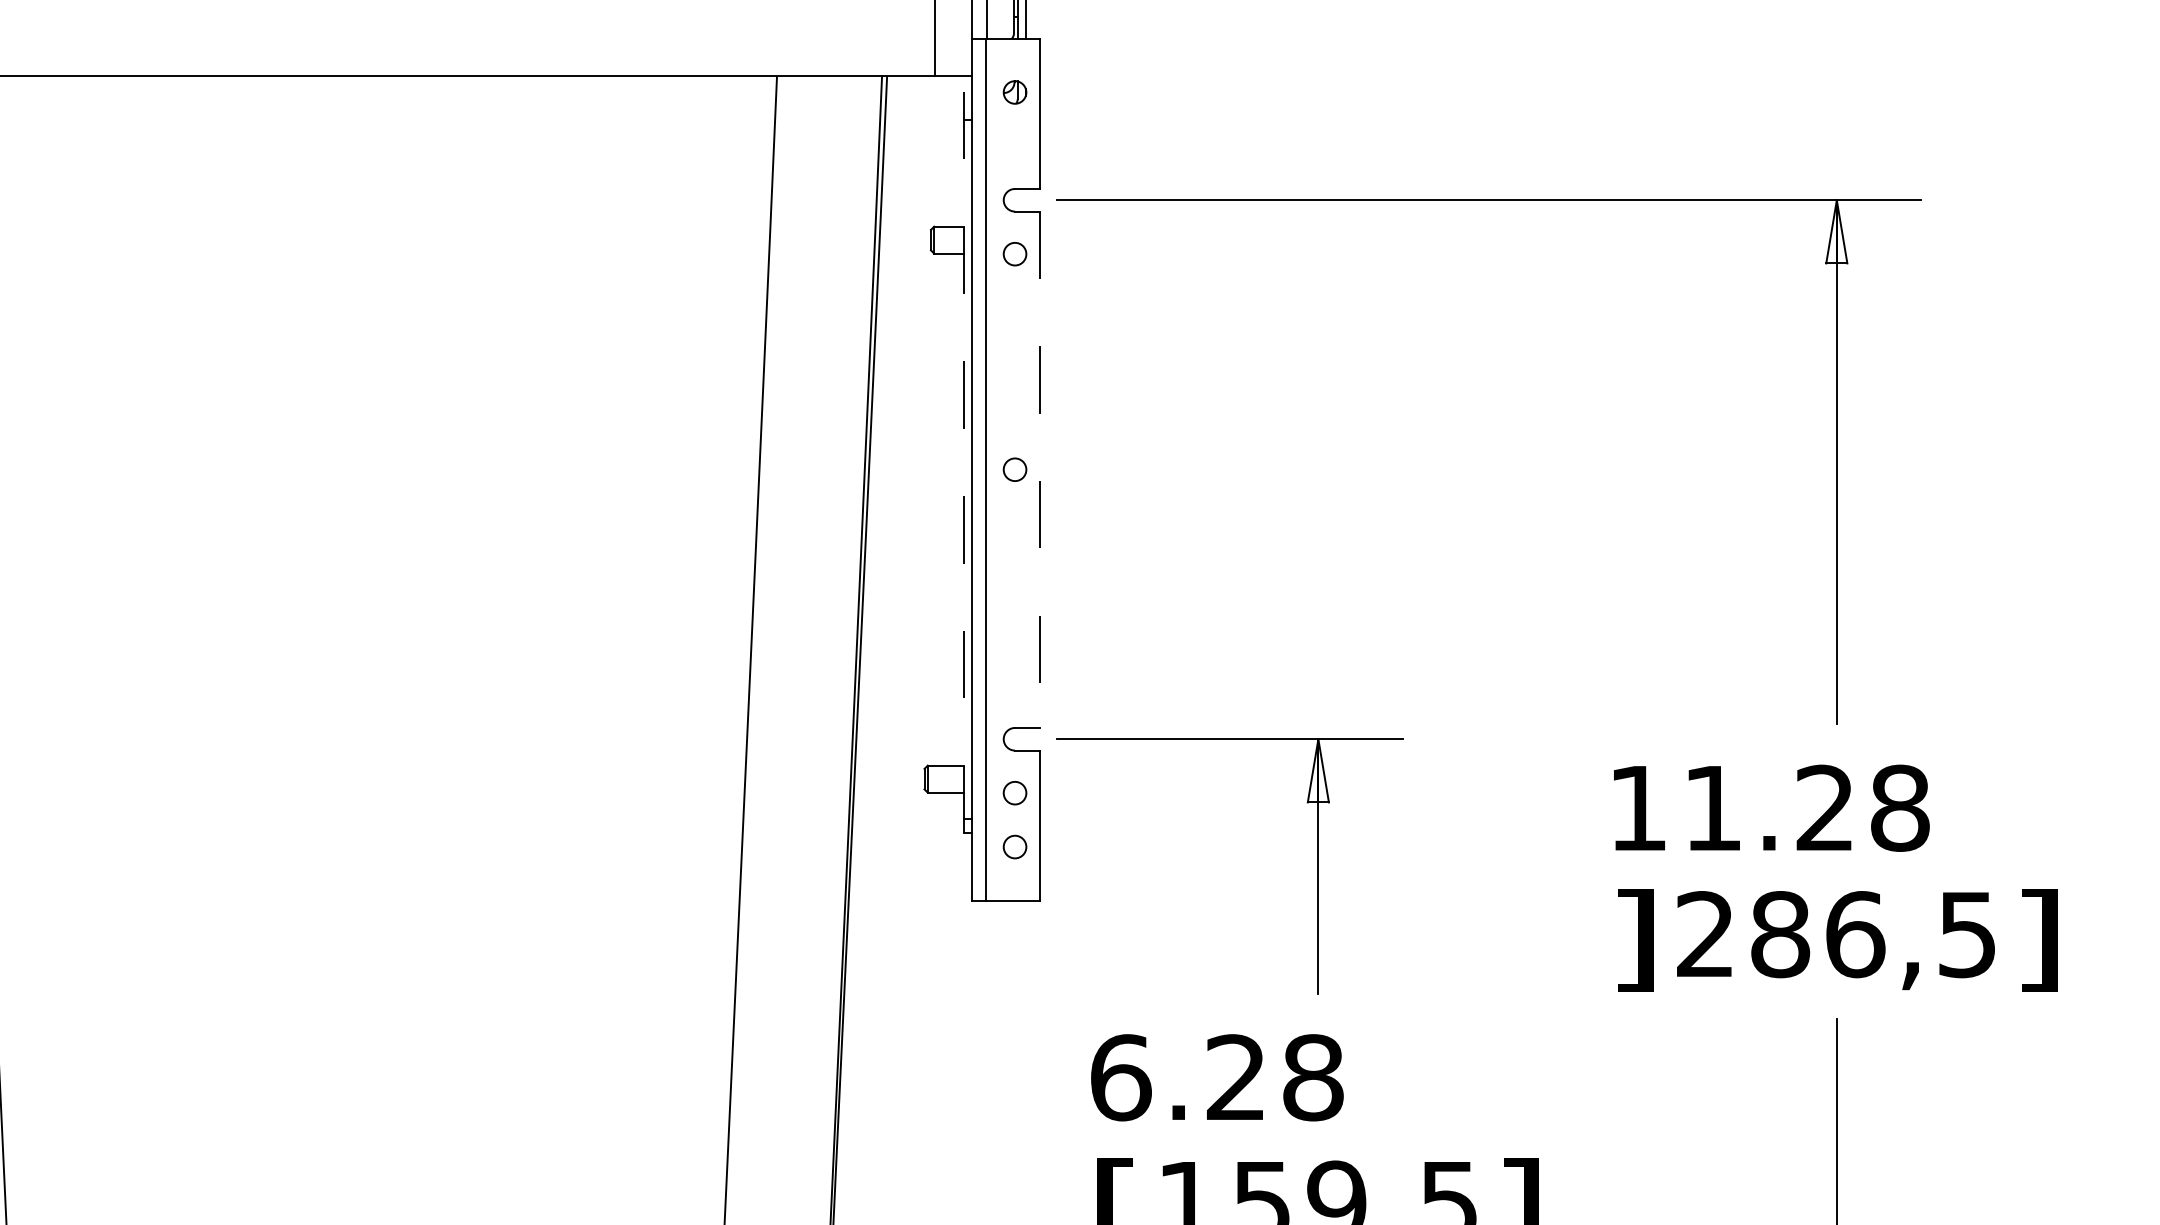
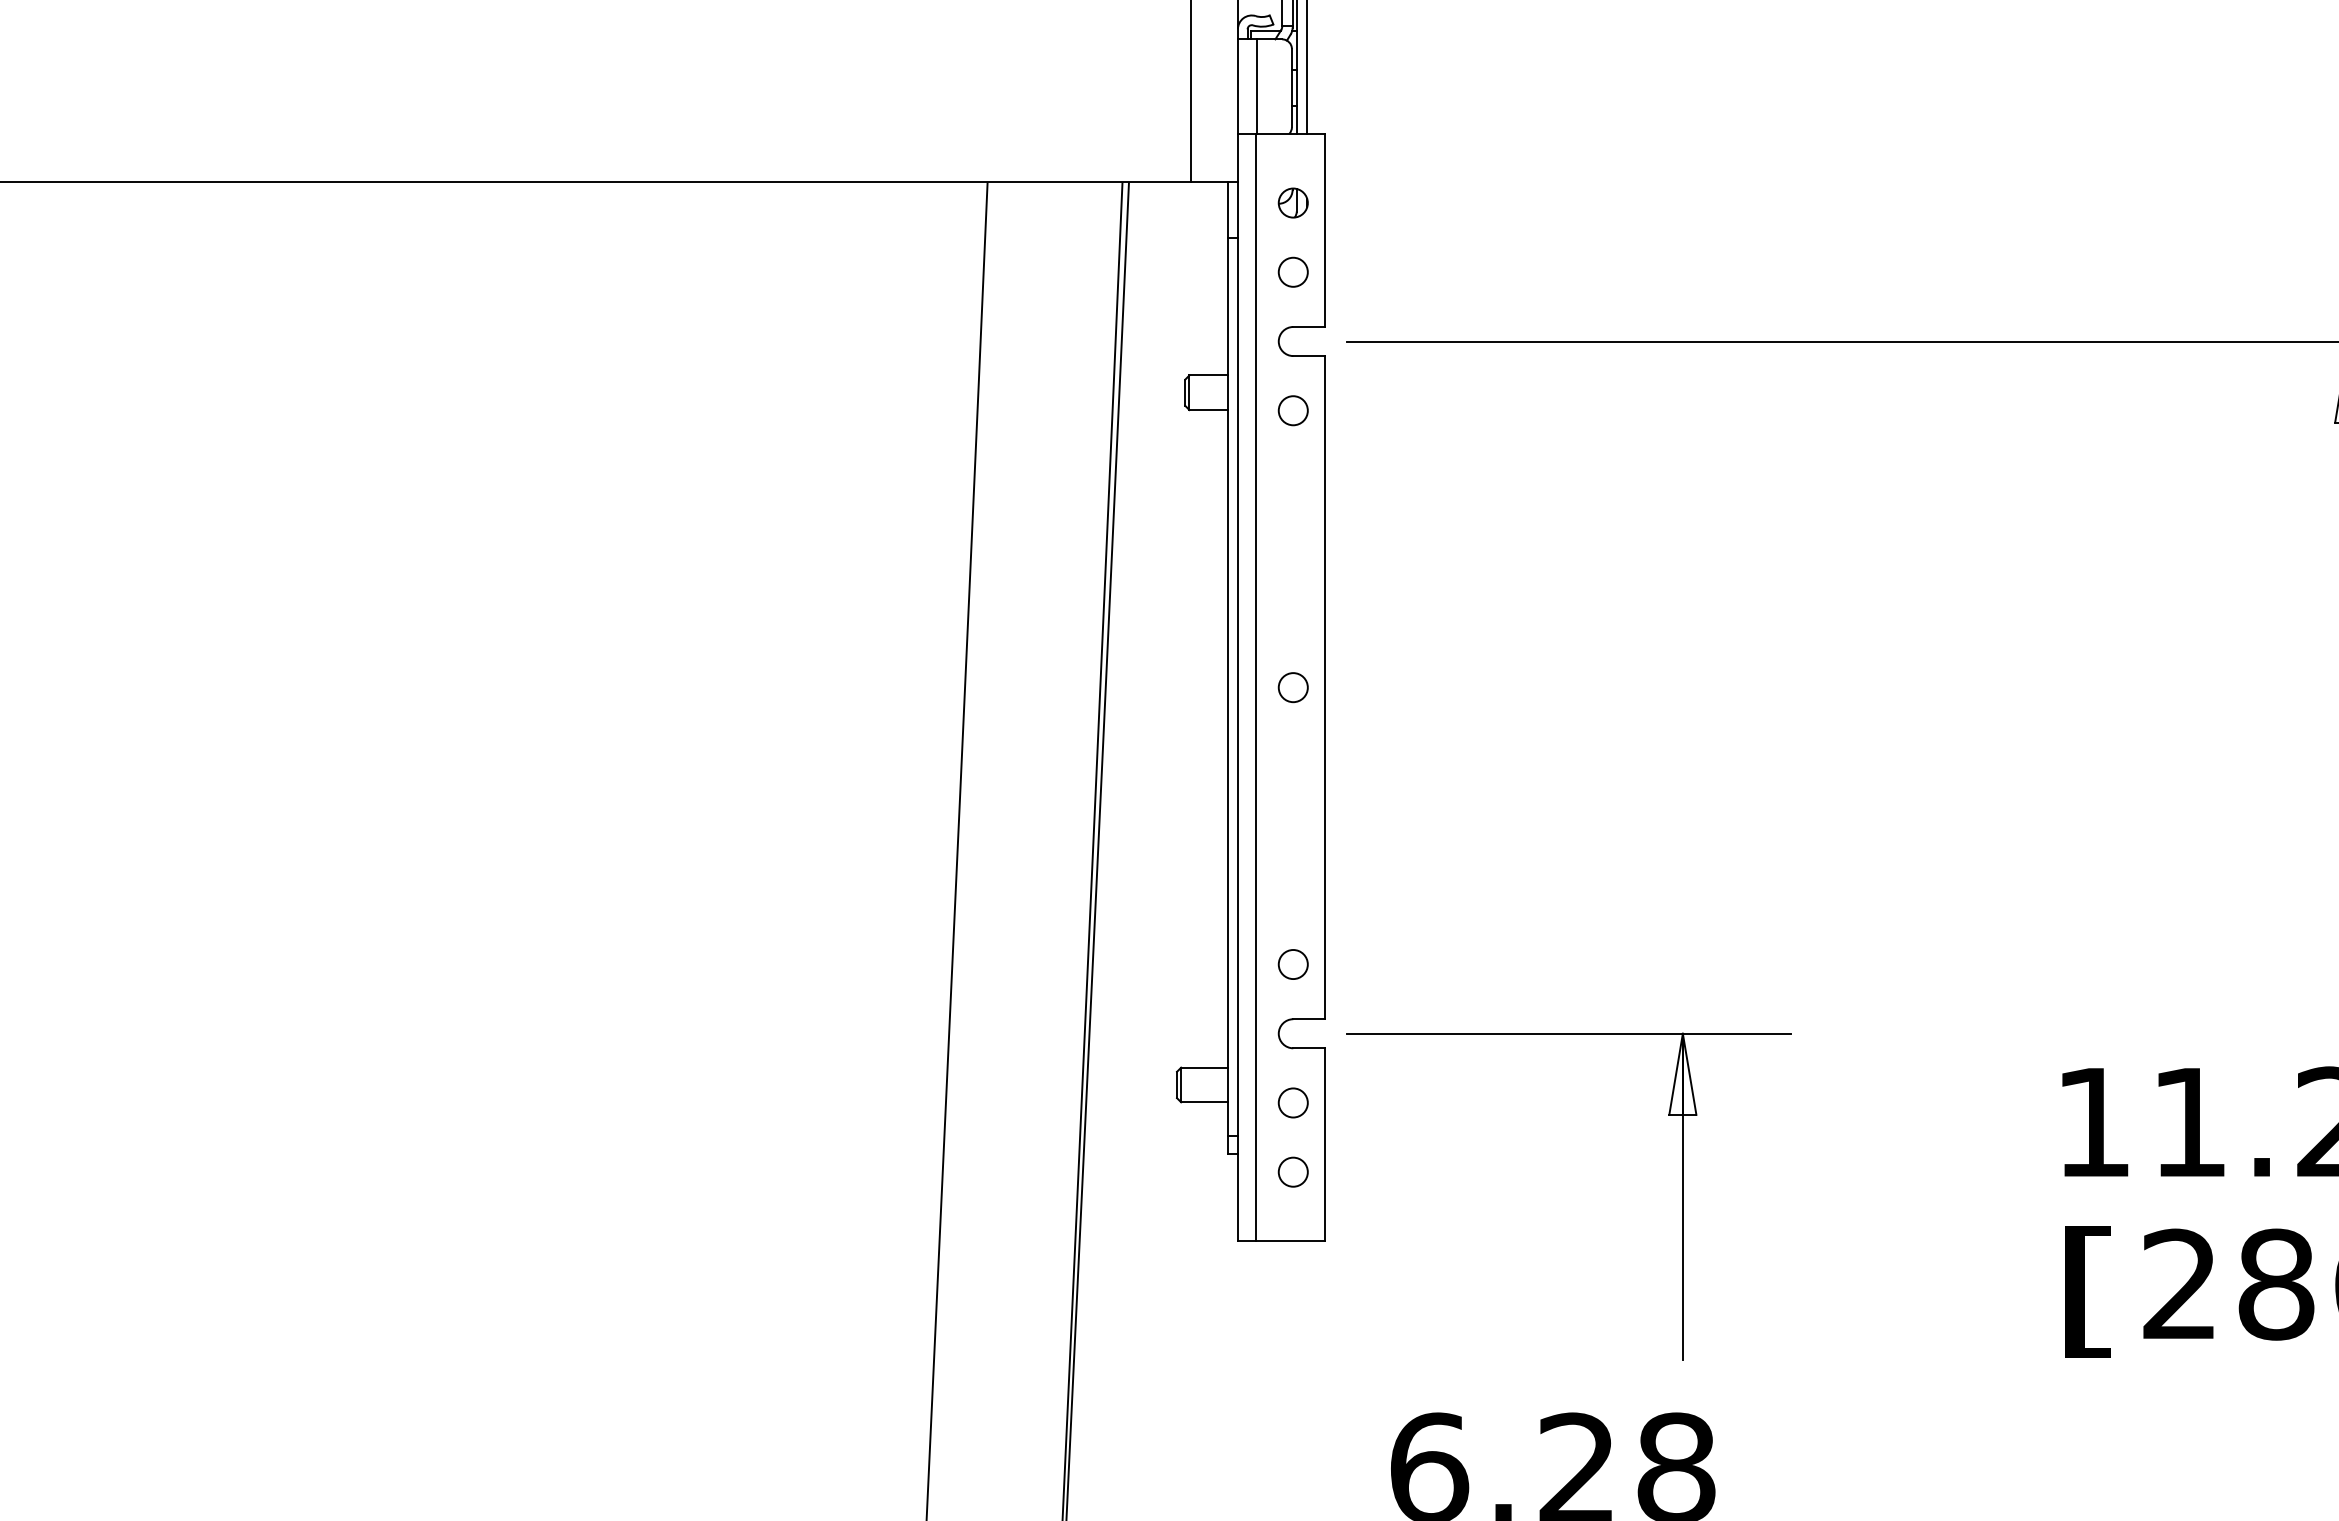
circle: (1014, 146) -> (1292, 272), added
line: (964, 454) -> (1228, 668), dashed -> solid
line: (1039, 470) -> (1324, 688), dashed -> solid
circle: (1014, 685) -> (1292, 964), added
text: (1634, 940) -> (2088, 1292), ] -> [

